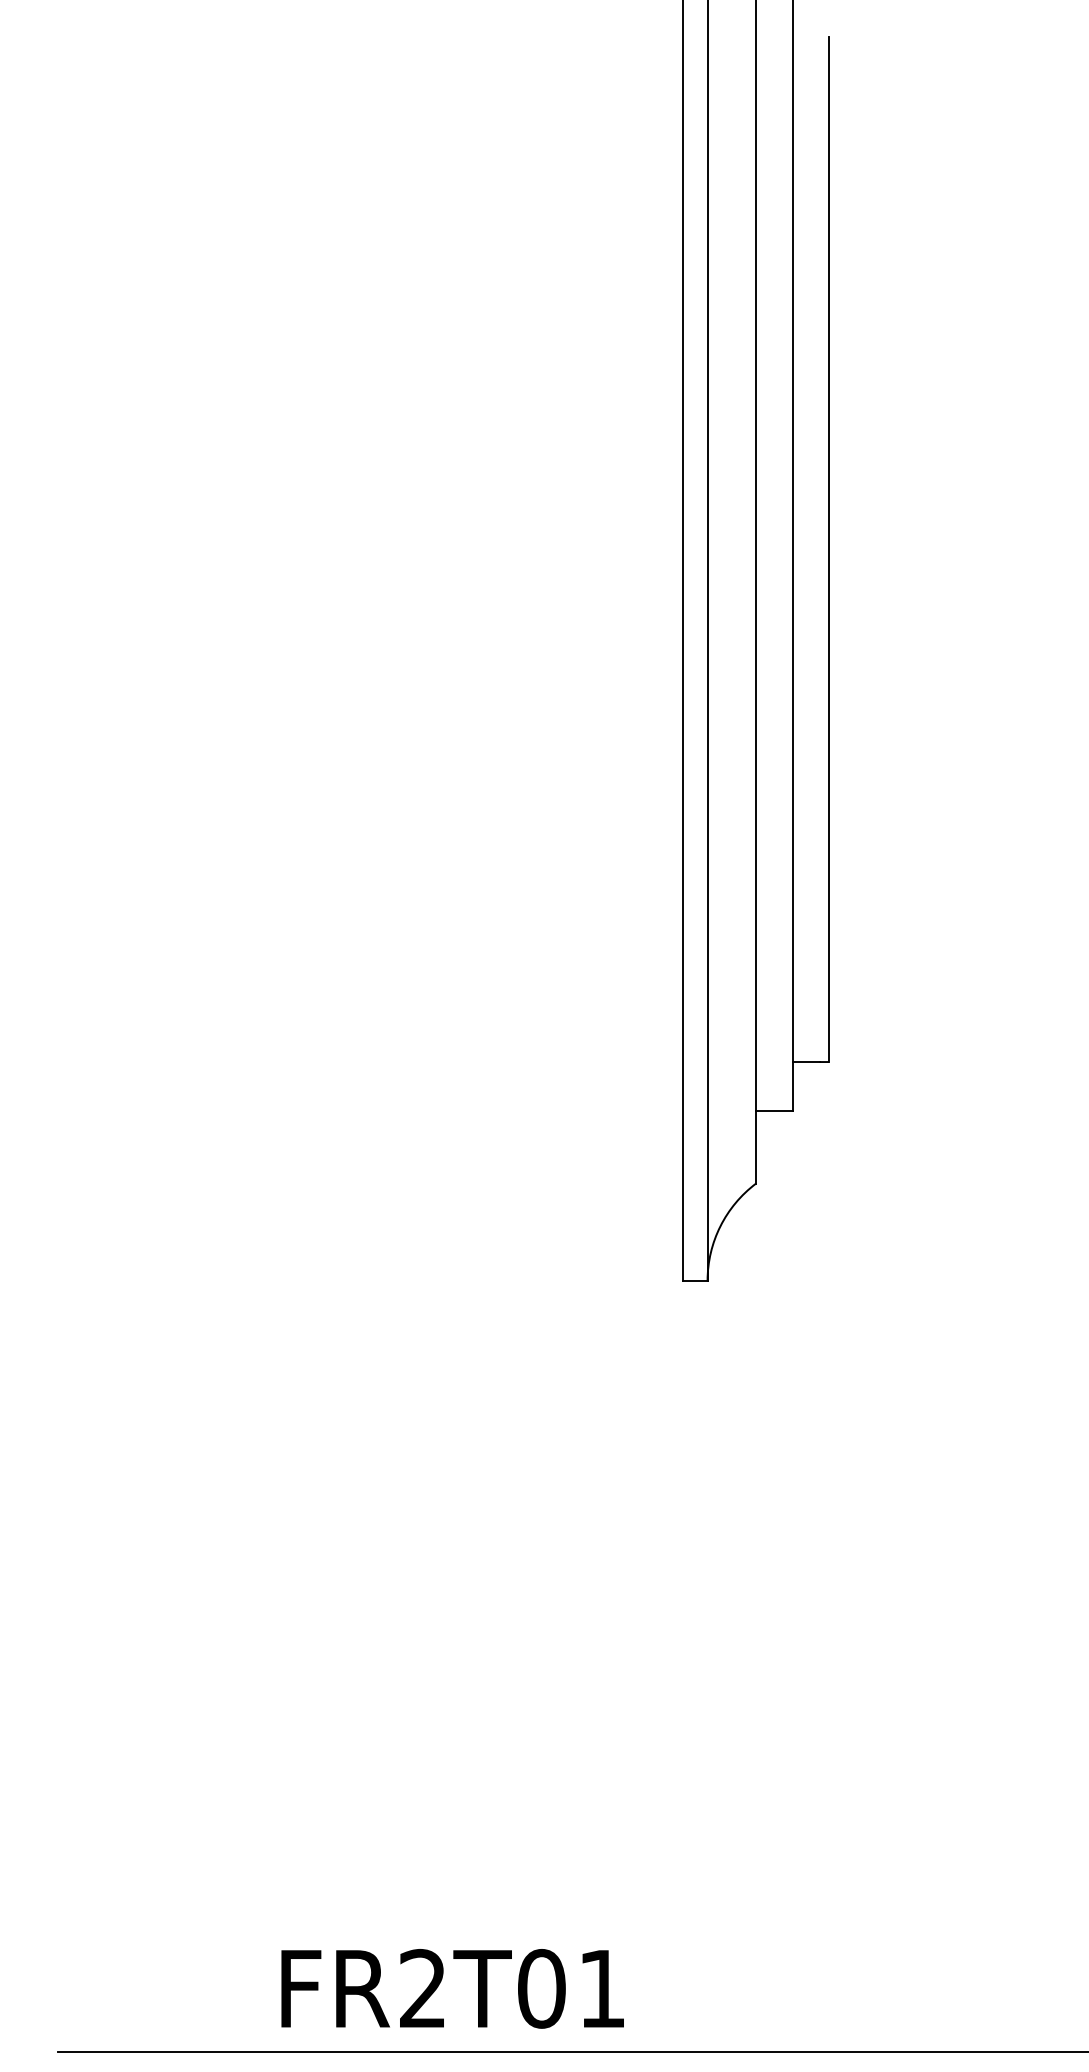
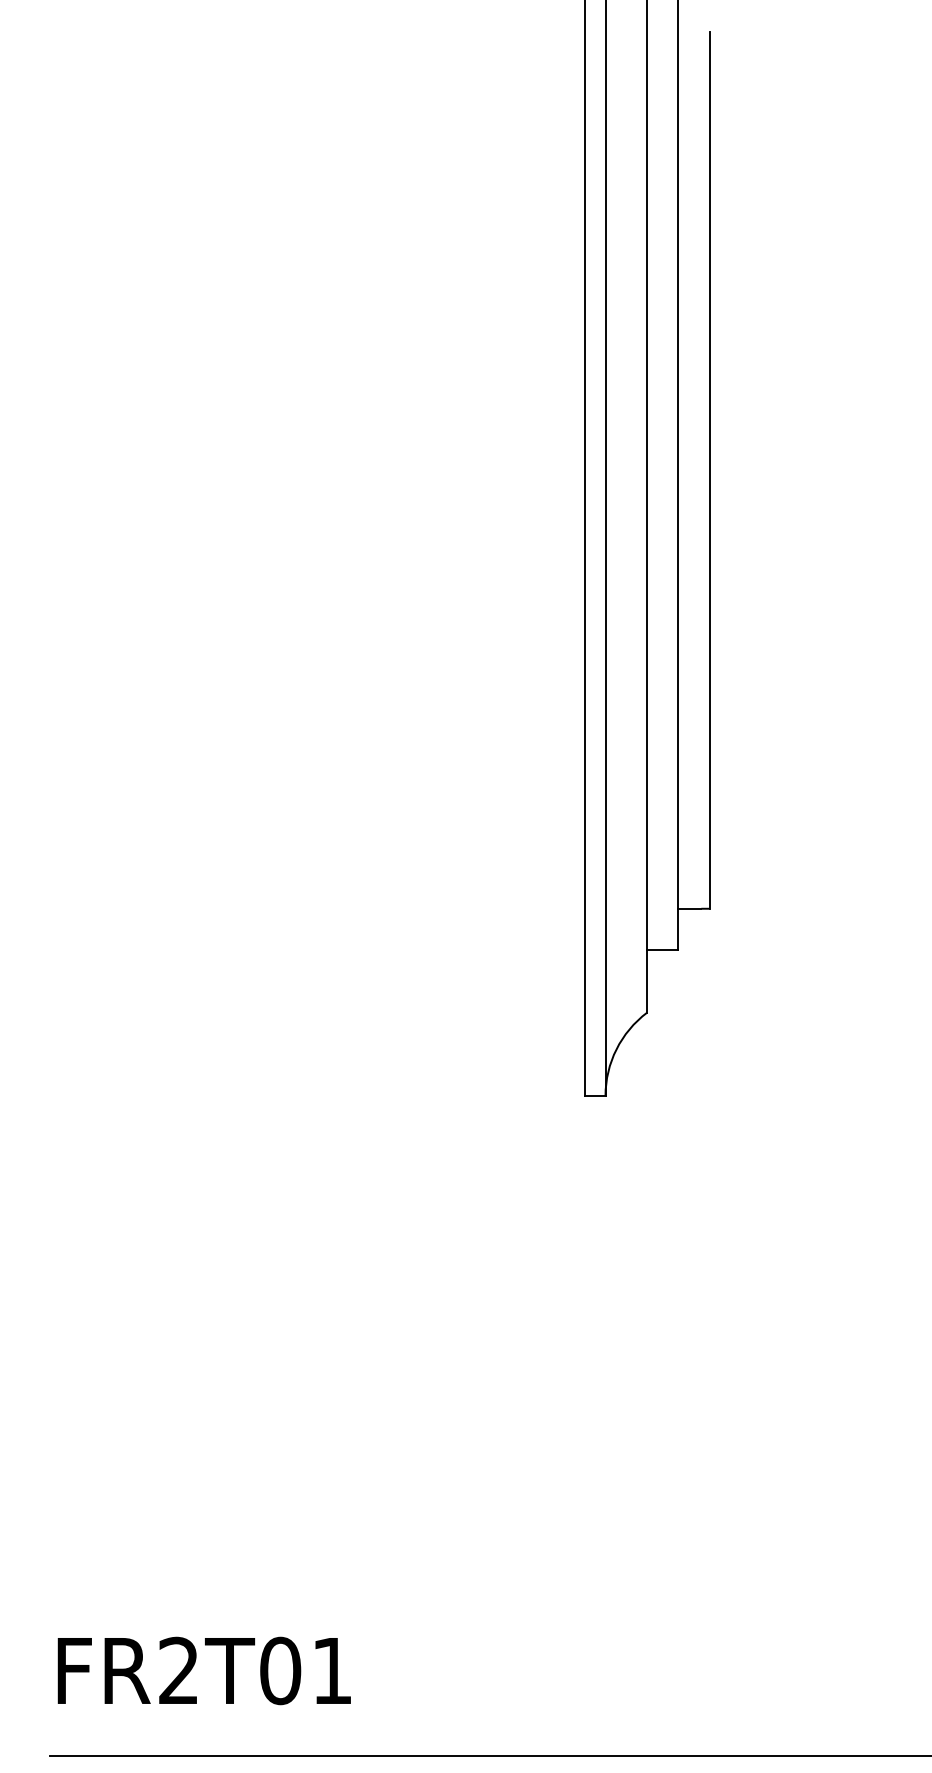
text: (452, 1988) -> (204, 1670), moved

